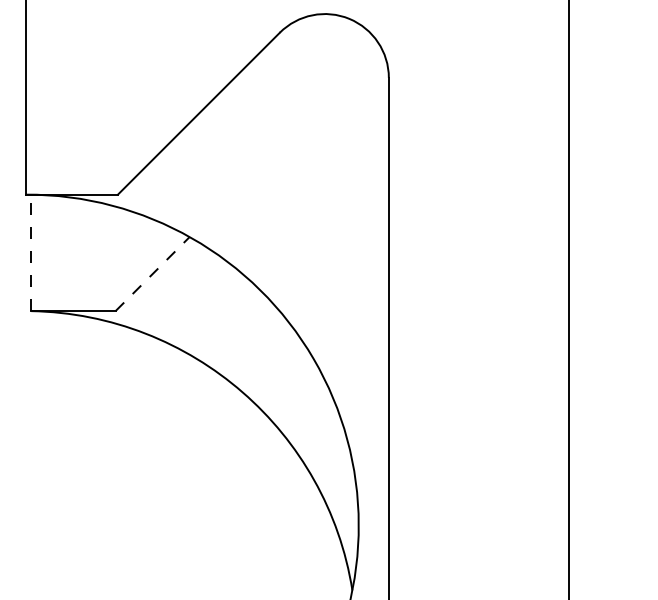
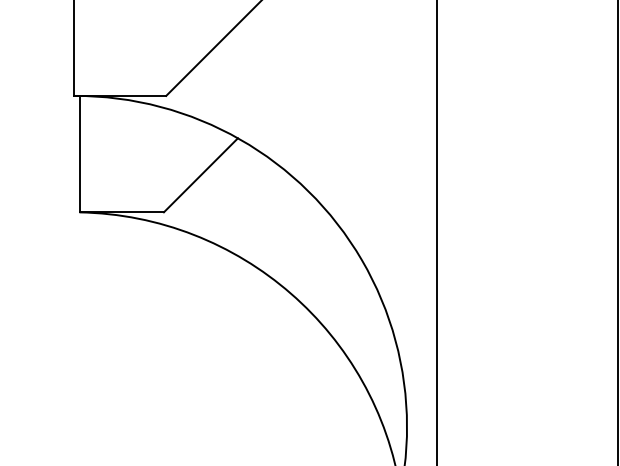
line: (31, 252) -> (79, 153), dashed -> solid
line: (153, 273) -> (201, 174), dashed -> solid

